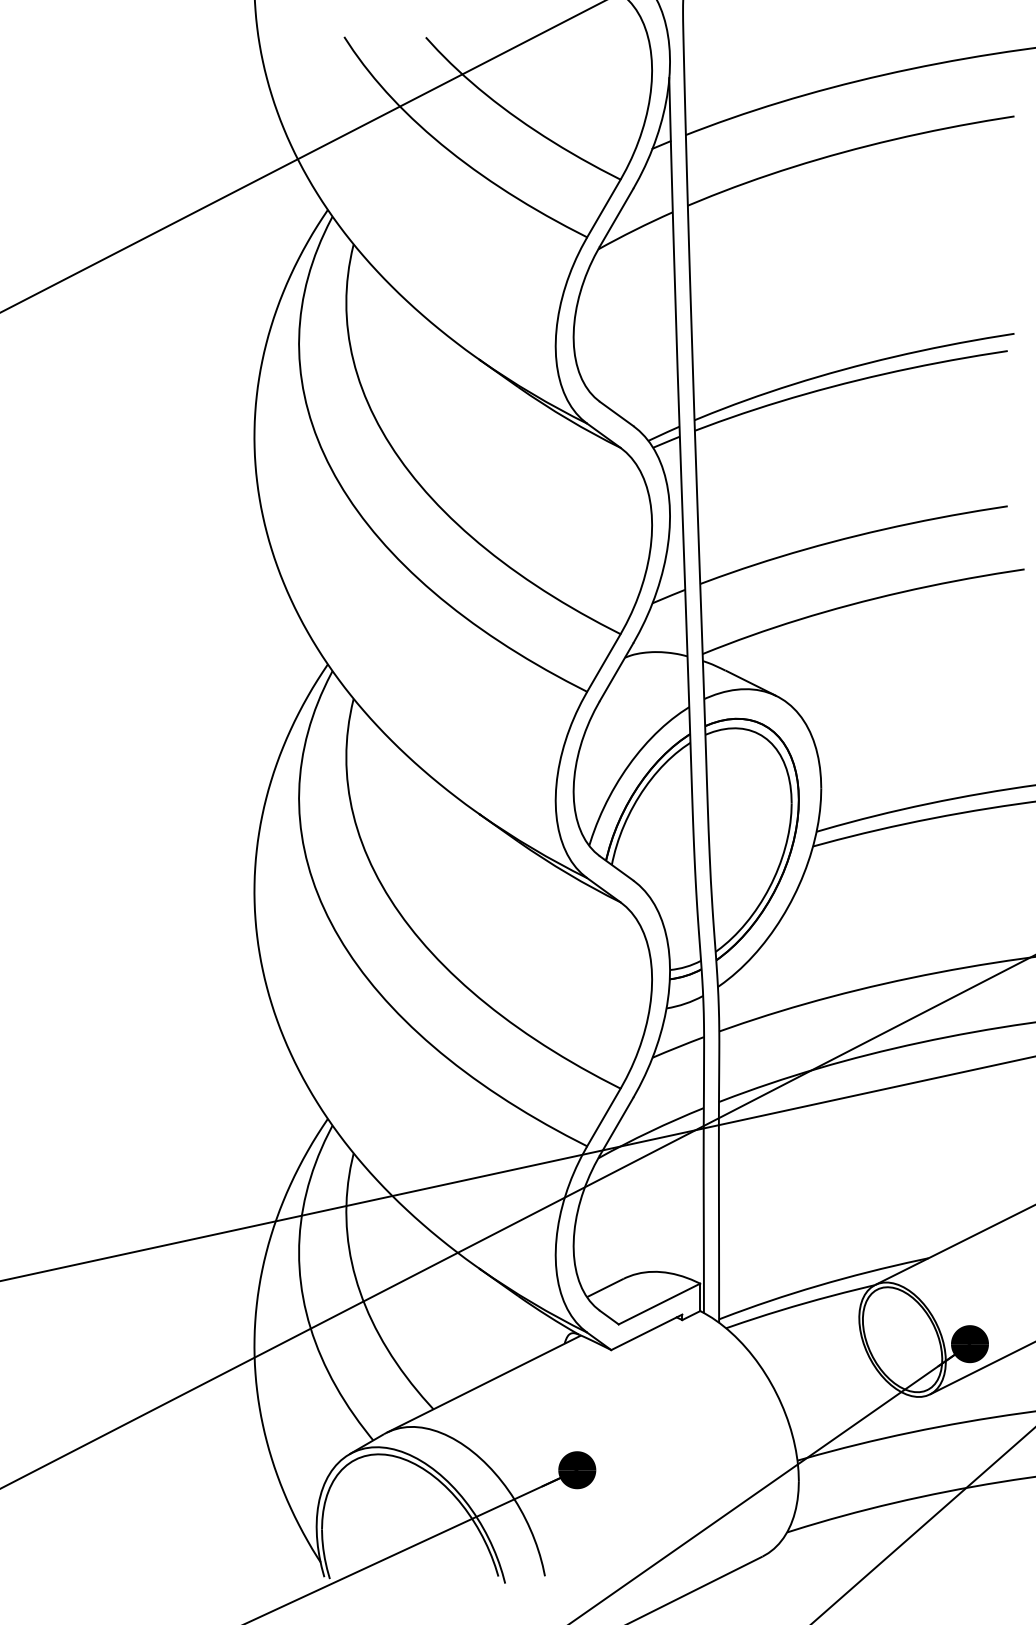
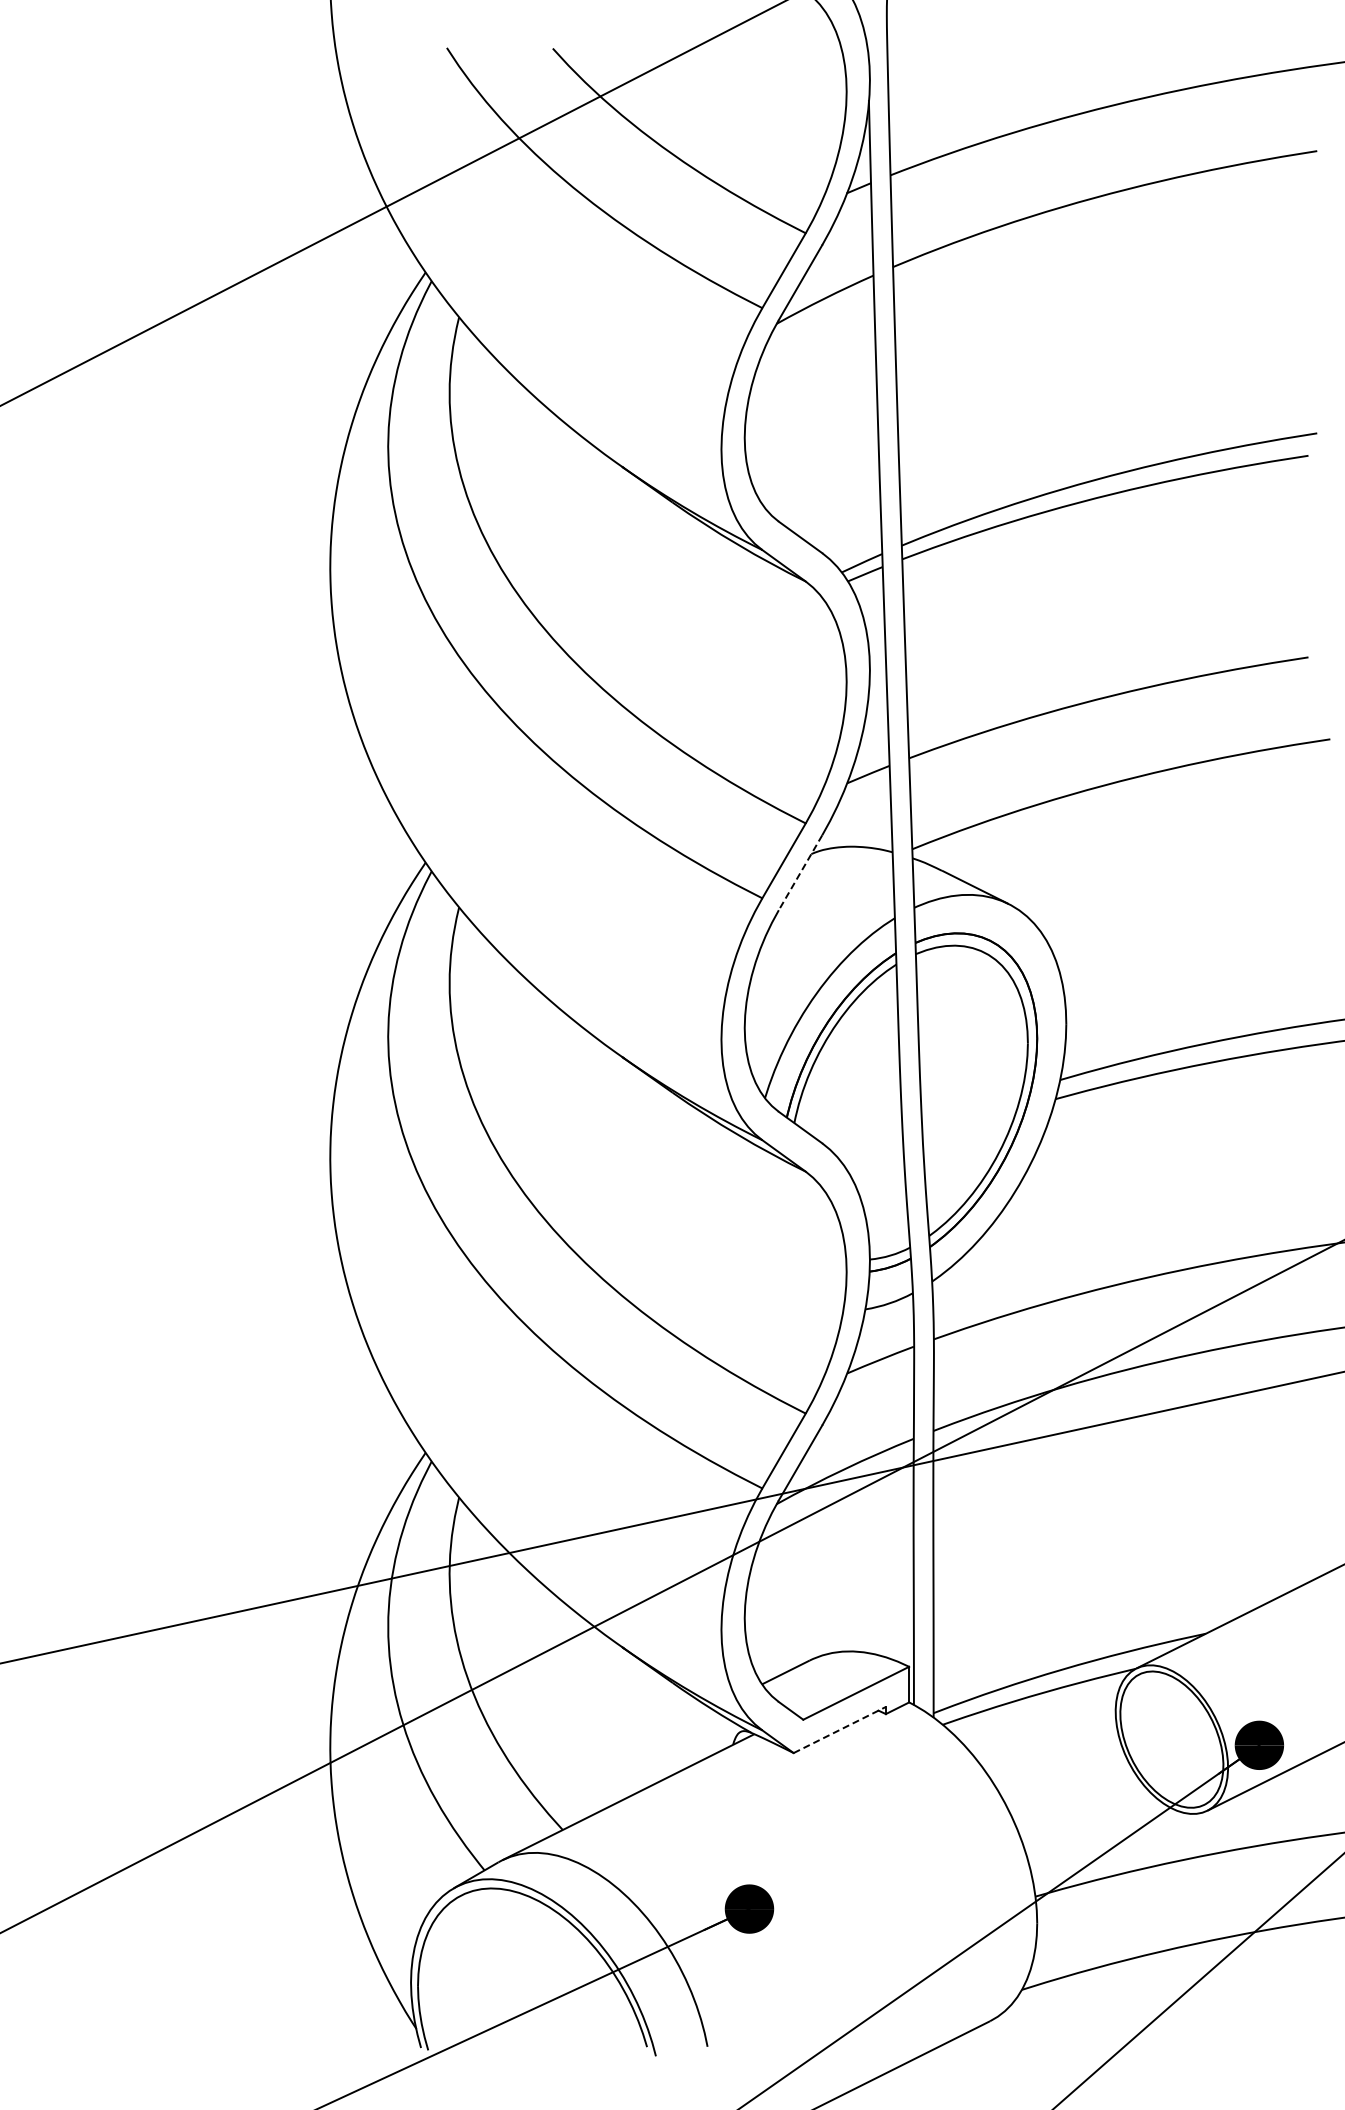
line: (616, 672) -> (800, 873), solid -> dashed
line: (646, 1332) -> (839, 1730), solid -> dashed

